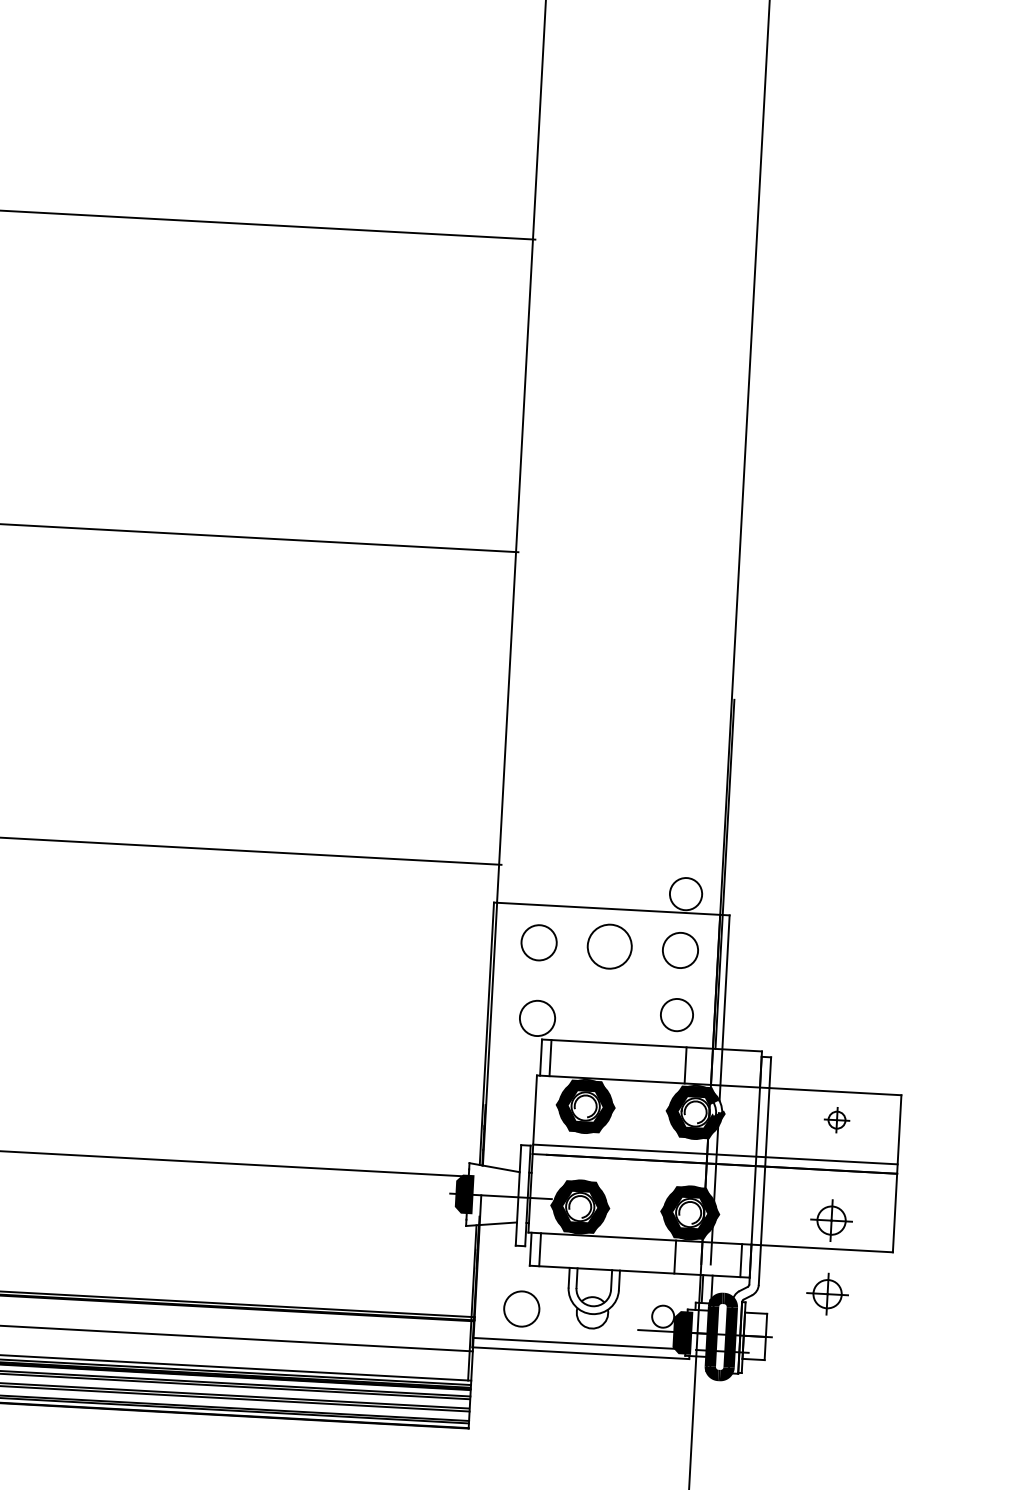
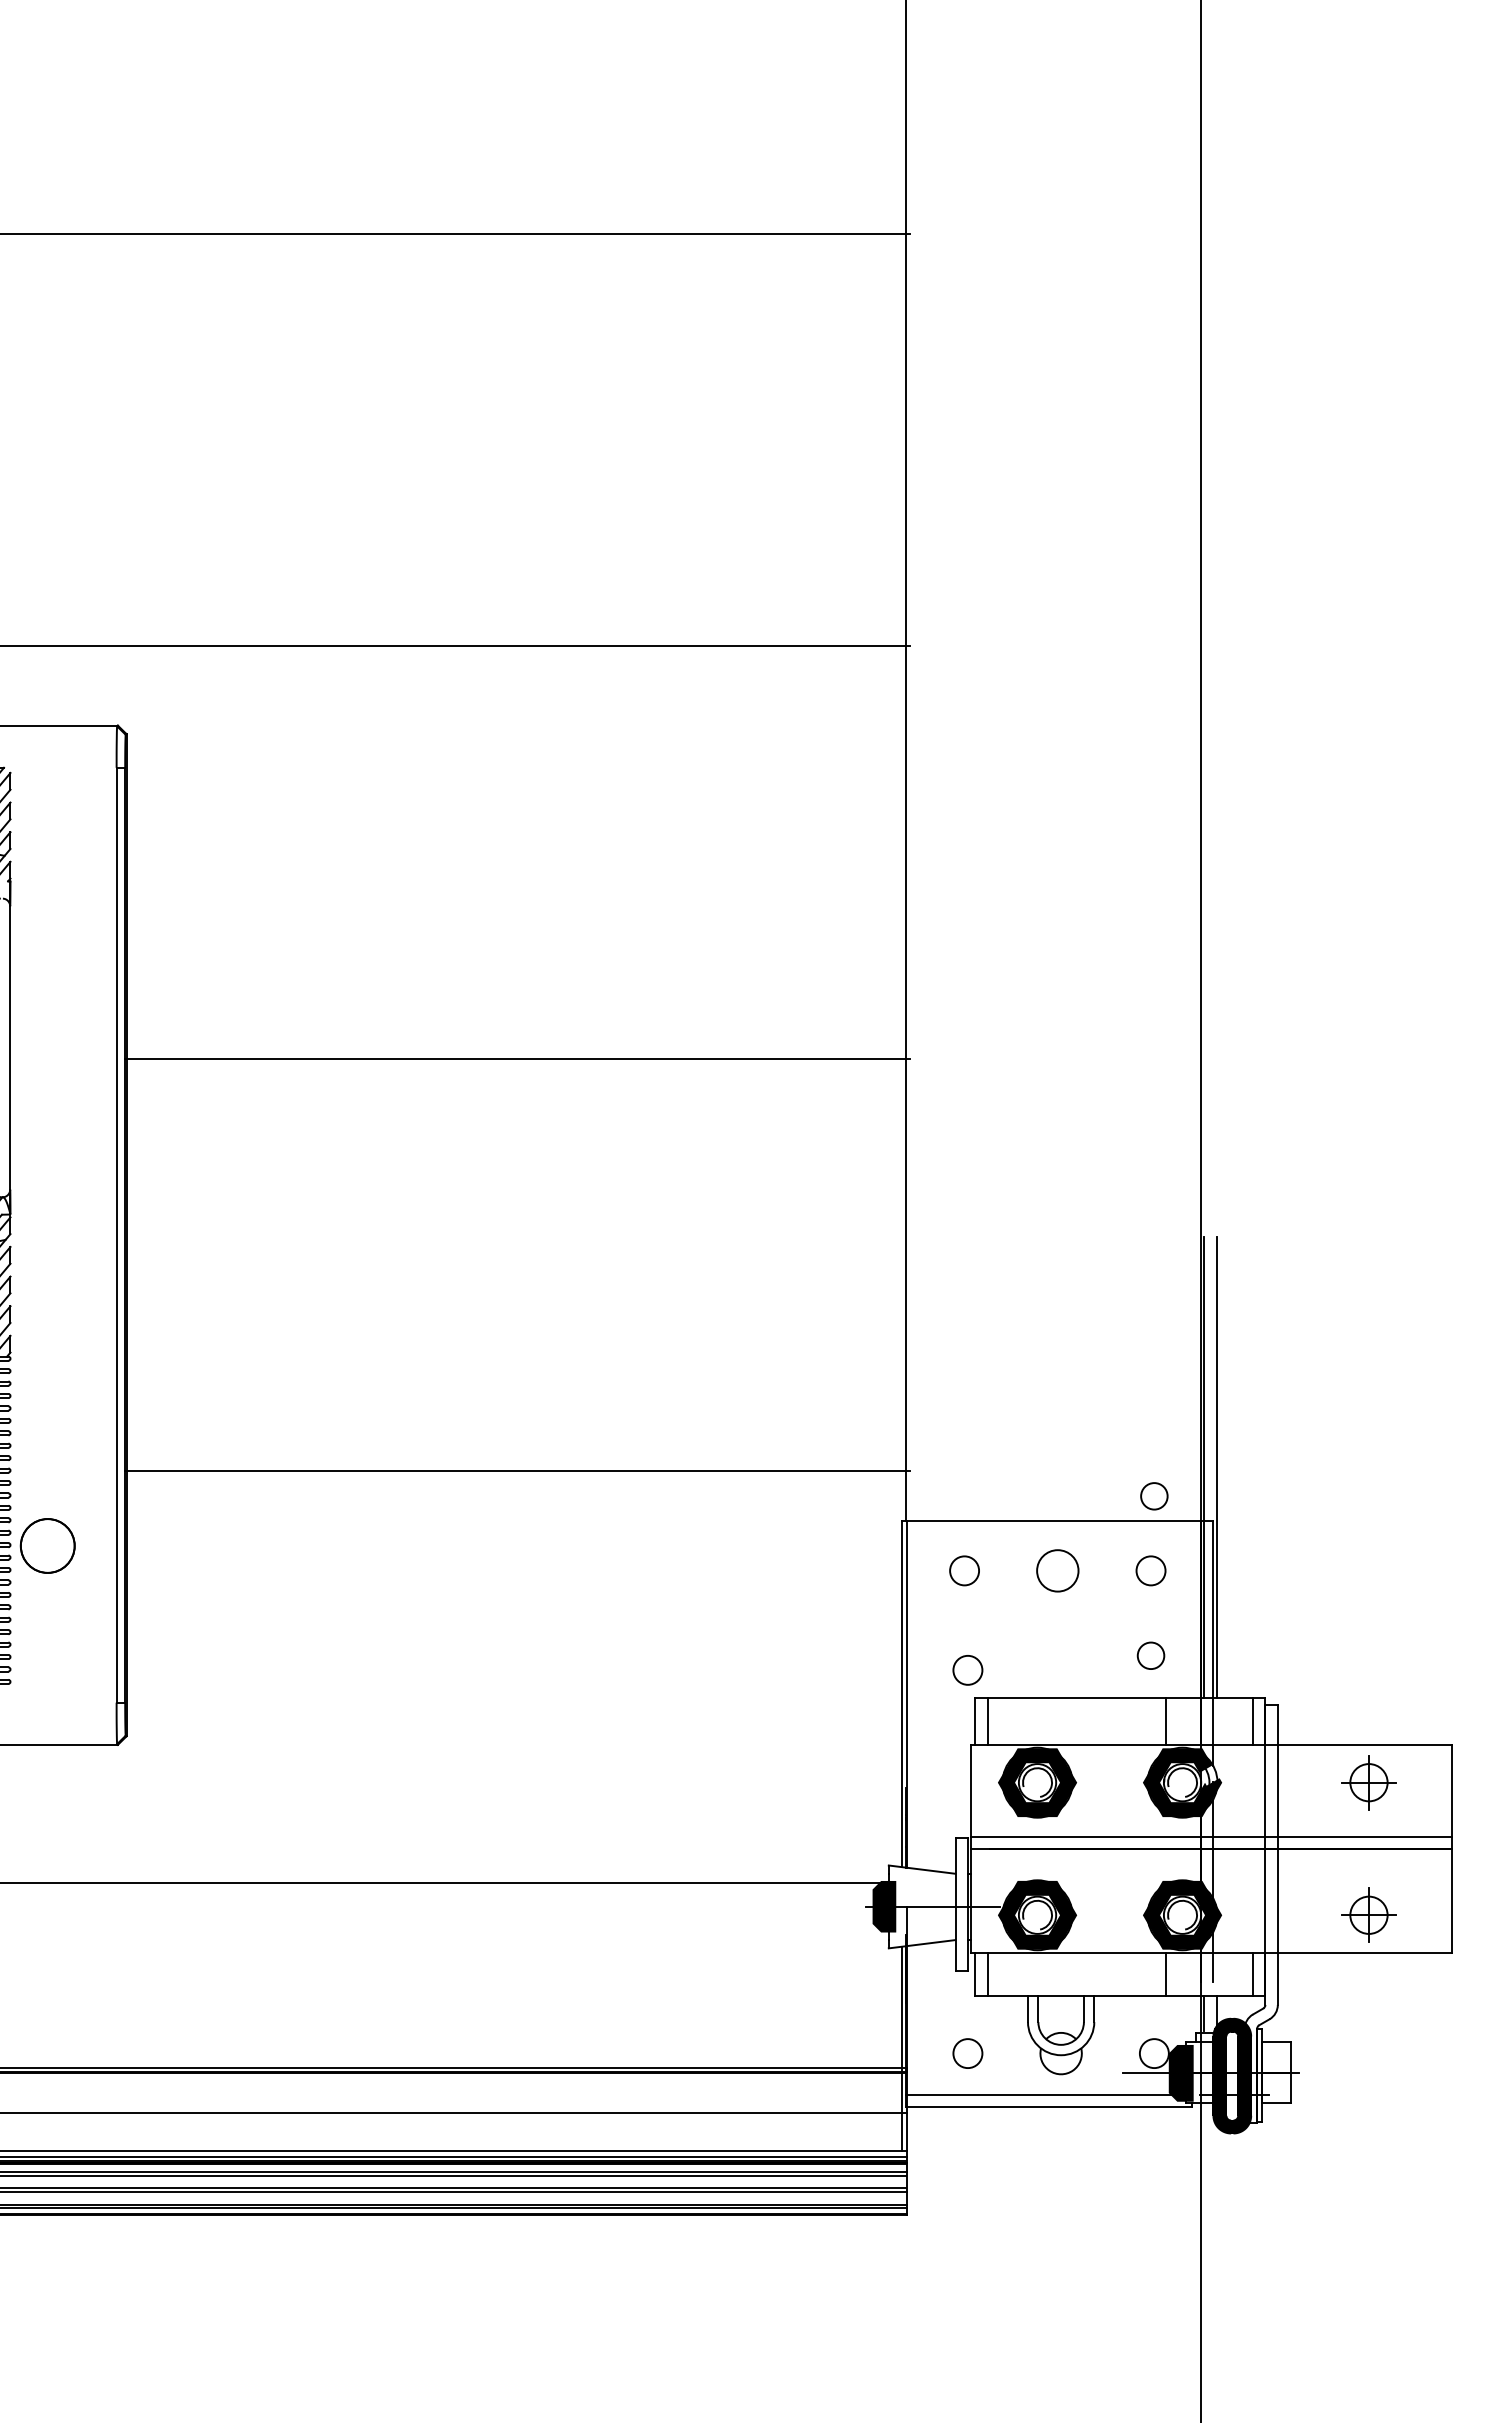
line: (734, 874) -> (1216, 1467), added
circle: (686, 894) -> (1154, 1496), size x0.62
circle: (539, 942) -> (964, 1570), size x0.62
circle: (609, 946) -> (1057, 1570), size x0.71
circle: (680, 950) -> (1150, 1570), size x0.62
circle: (676, 1014) -> (1150, 1655), size x0.62
circle: (537, 1017) -> (967, 1669), size x0.62
line: (751, 1068) -> (1252, 1721), added
part: (836, 1119) -> (1368, 1782), size x1.67
part: (827, 1293) -> (1368, 2011), removed
circle: (521, 1308) -> (967, 2053), size x0.62

